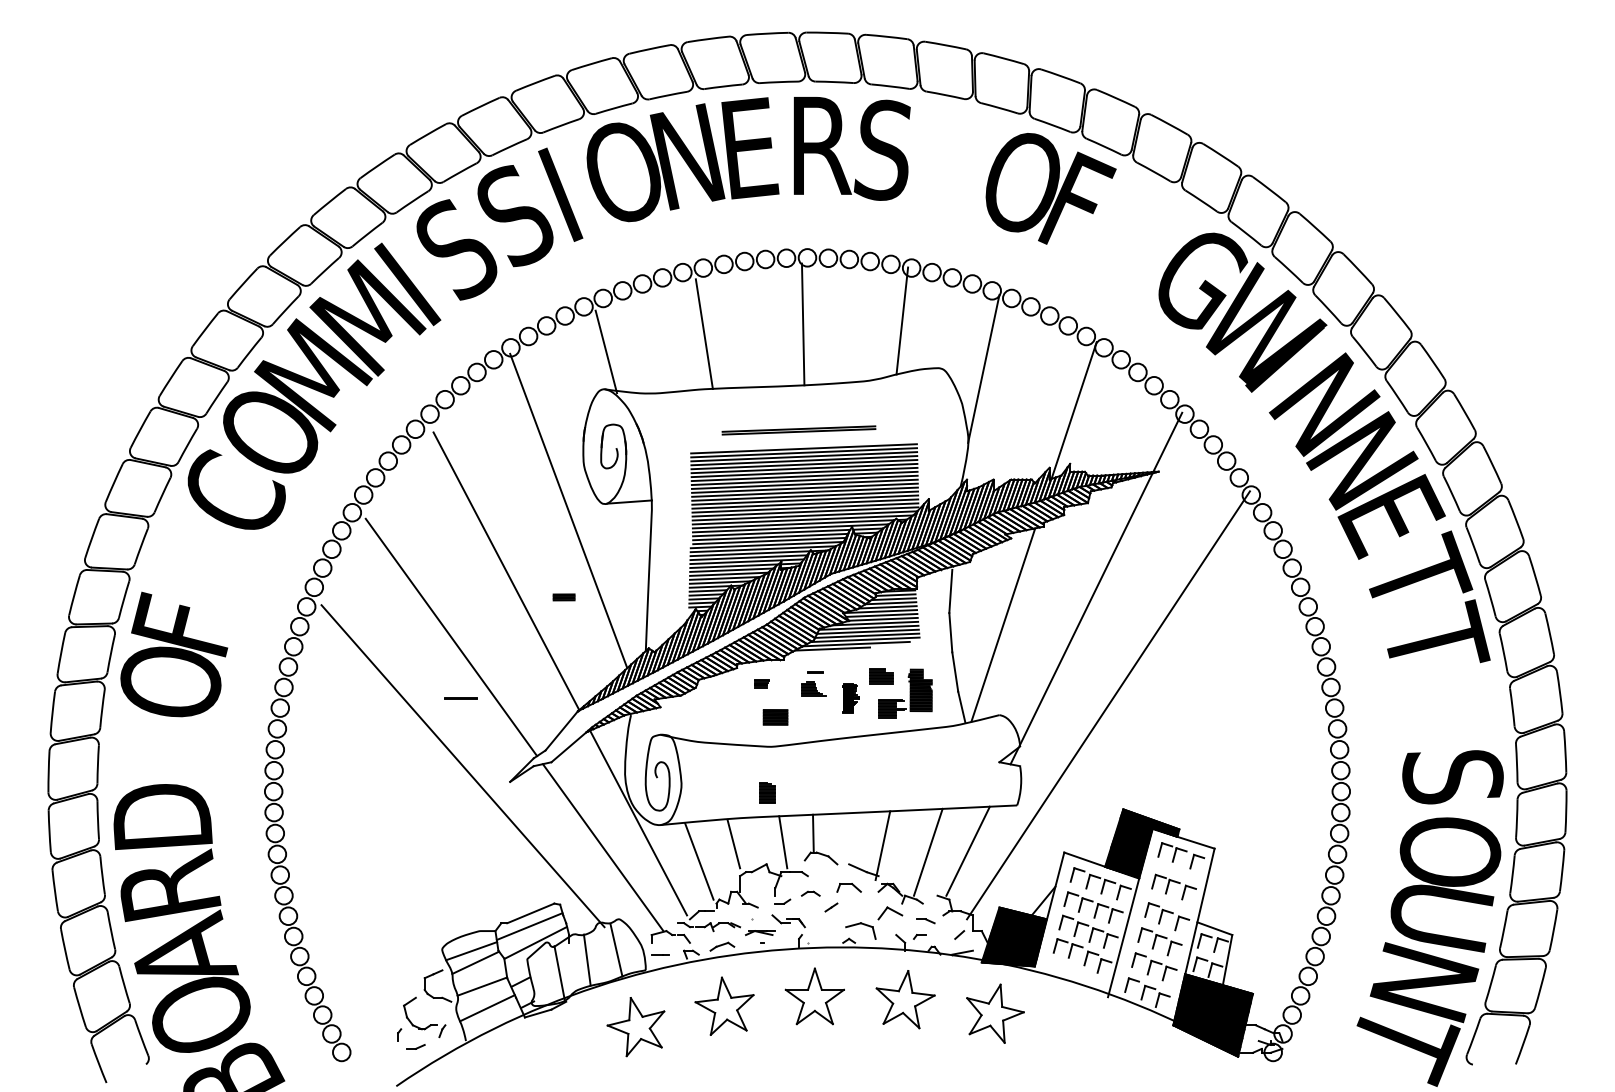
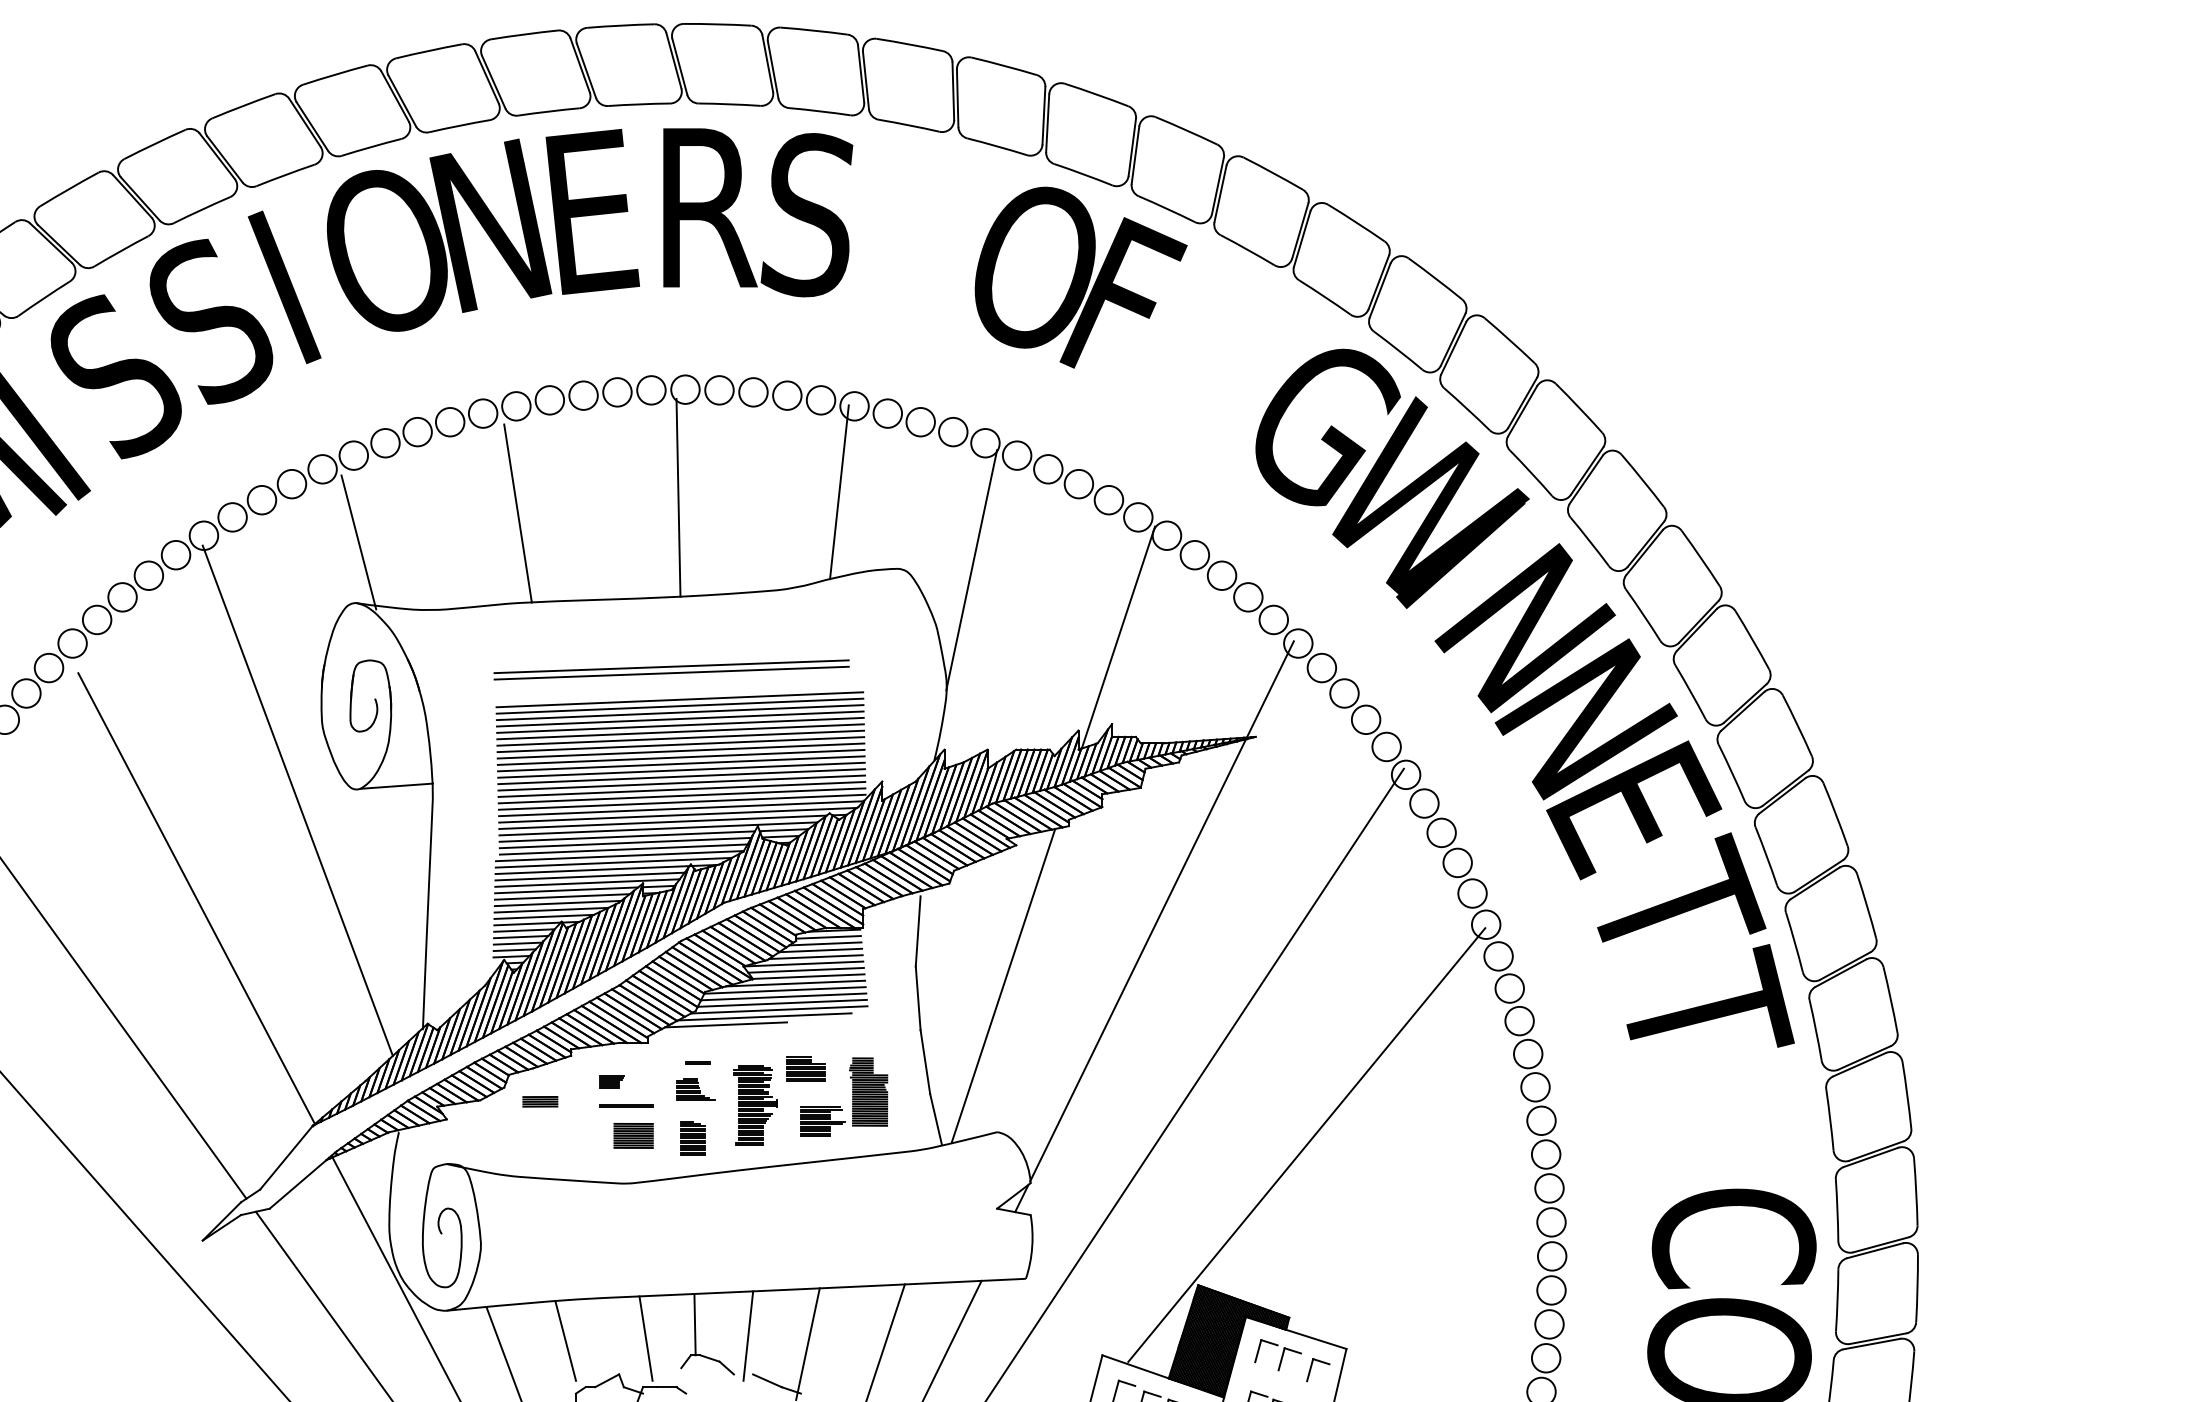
part: (798, 430) -> (670, 670), size x1.43
part: (563, 597) -> (539, 1101), moved
line: (460, 698) -> (625, 1105), moved
part: (850, 698) -> (755, 1105), size x1.67
line: (1190, 722) -> (1307, 1144), added
text: (1453, 780) -> (1734, 1238), S -> C
part: (767, 792) -> (693, 1137), moved
line: (846, 840) -> (748, 1335), added

